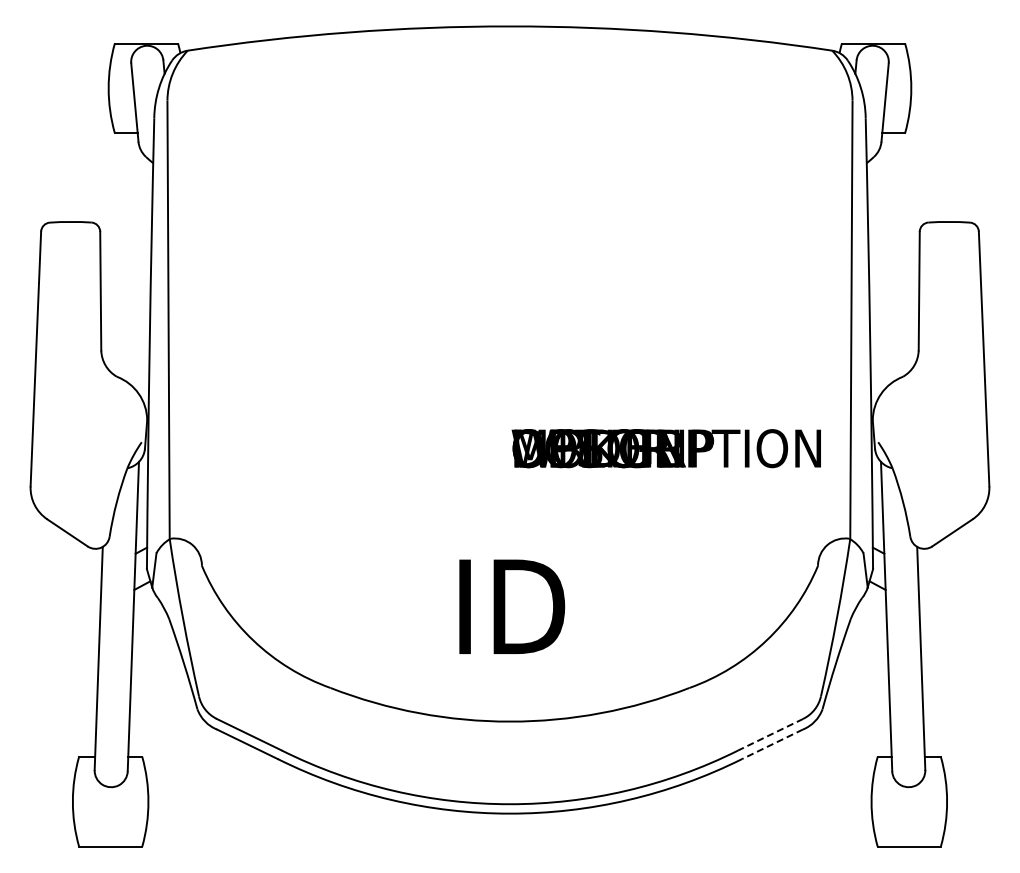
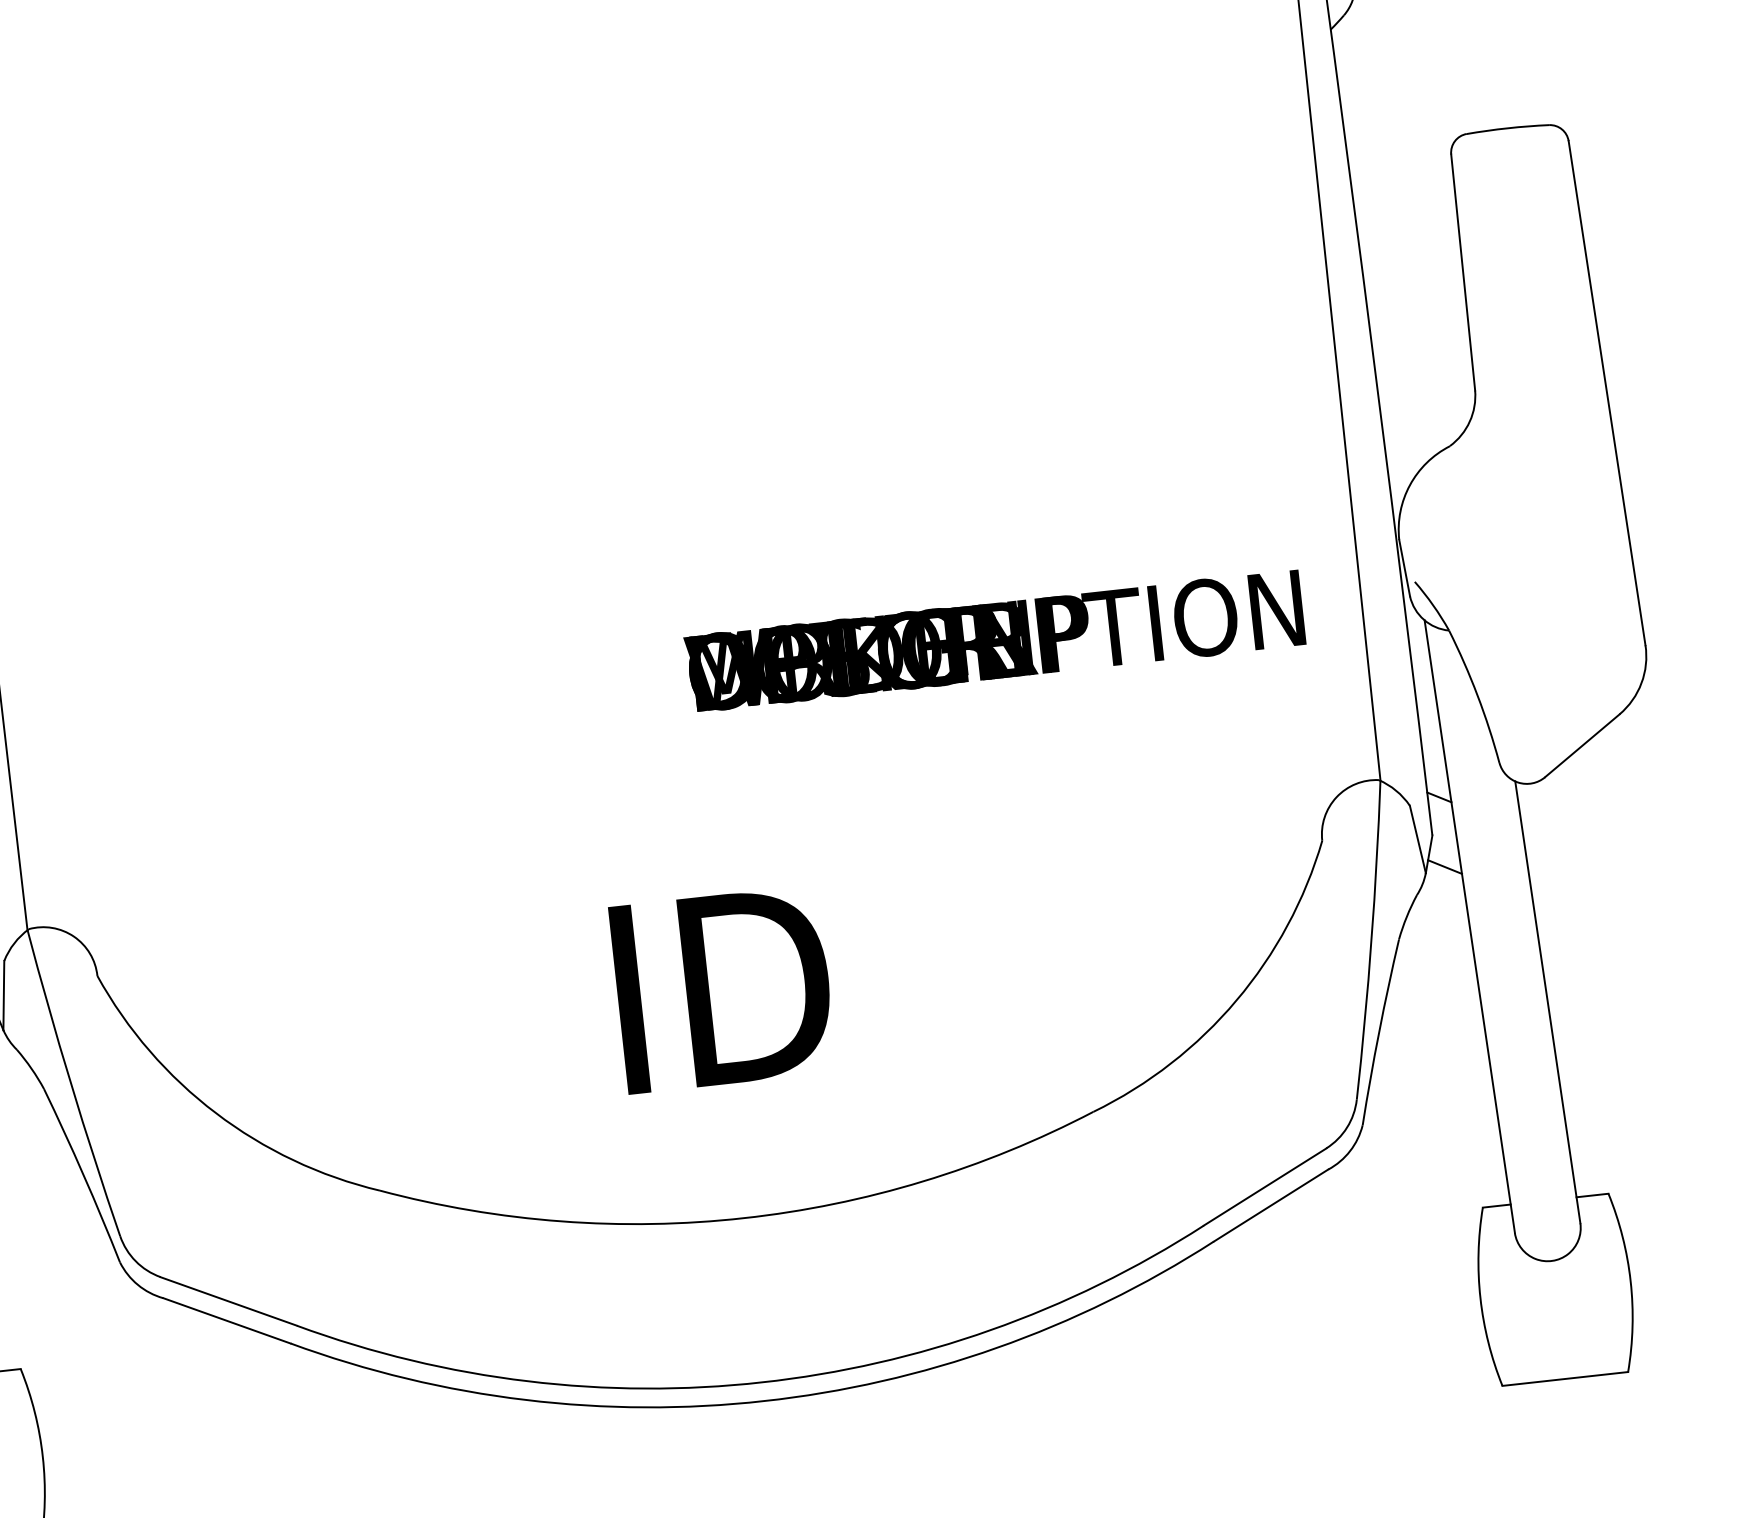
line: (770, 734) -> (1264, 1186), dashed -> solid
line: (772, 744) -> (1270, 1206), dashed -> solid

